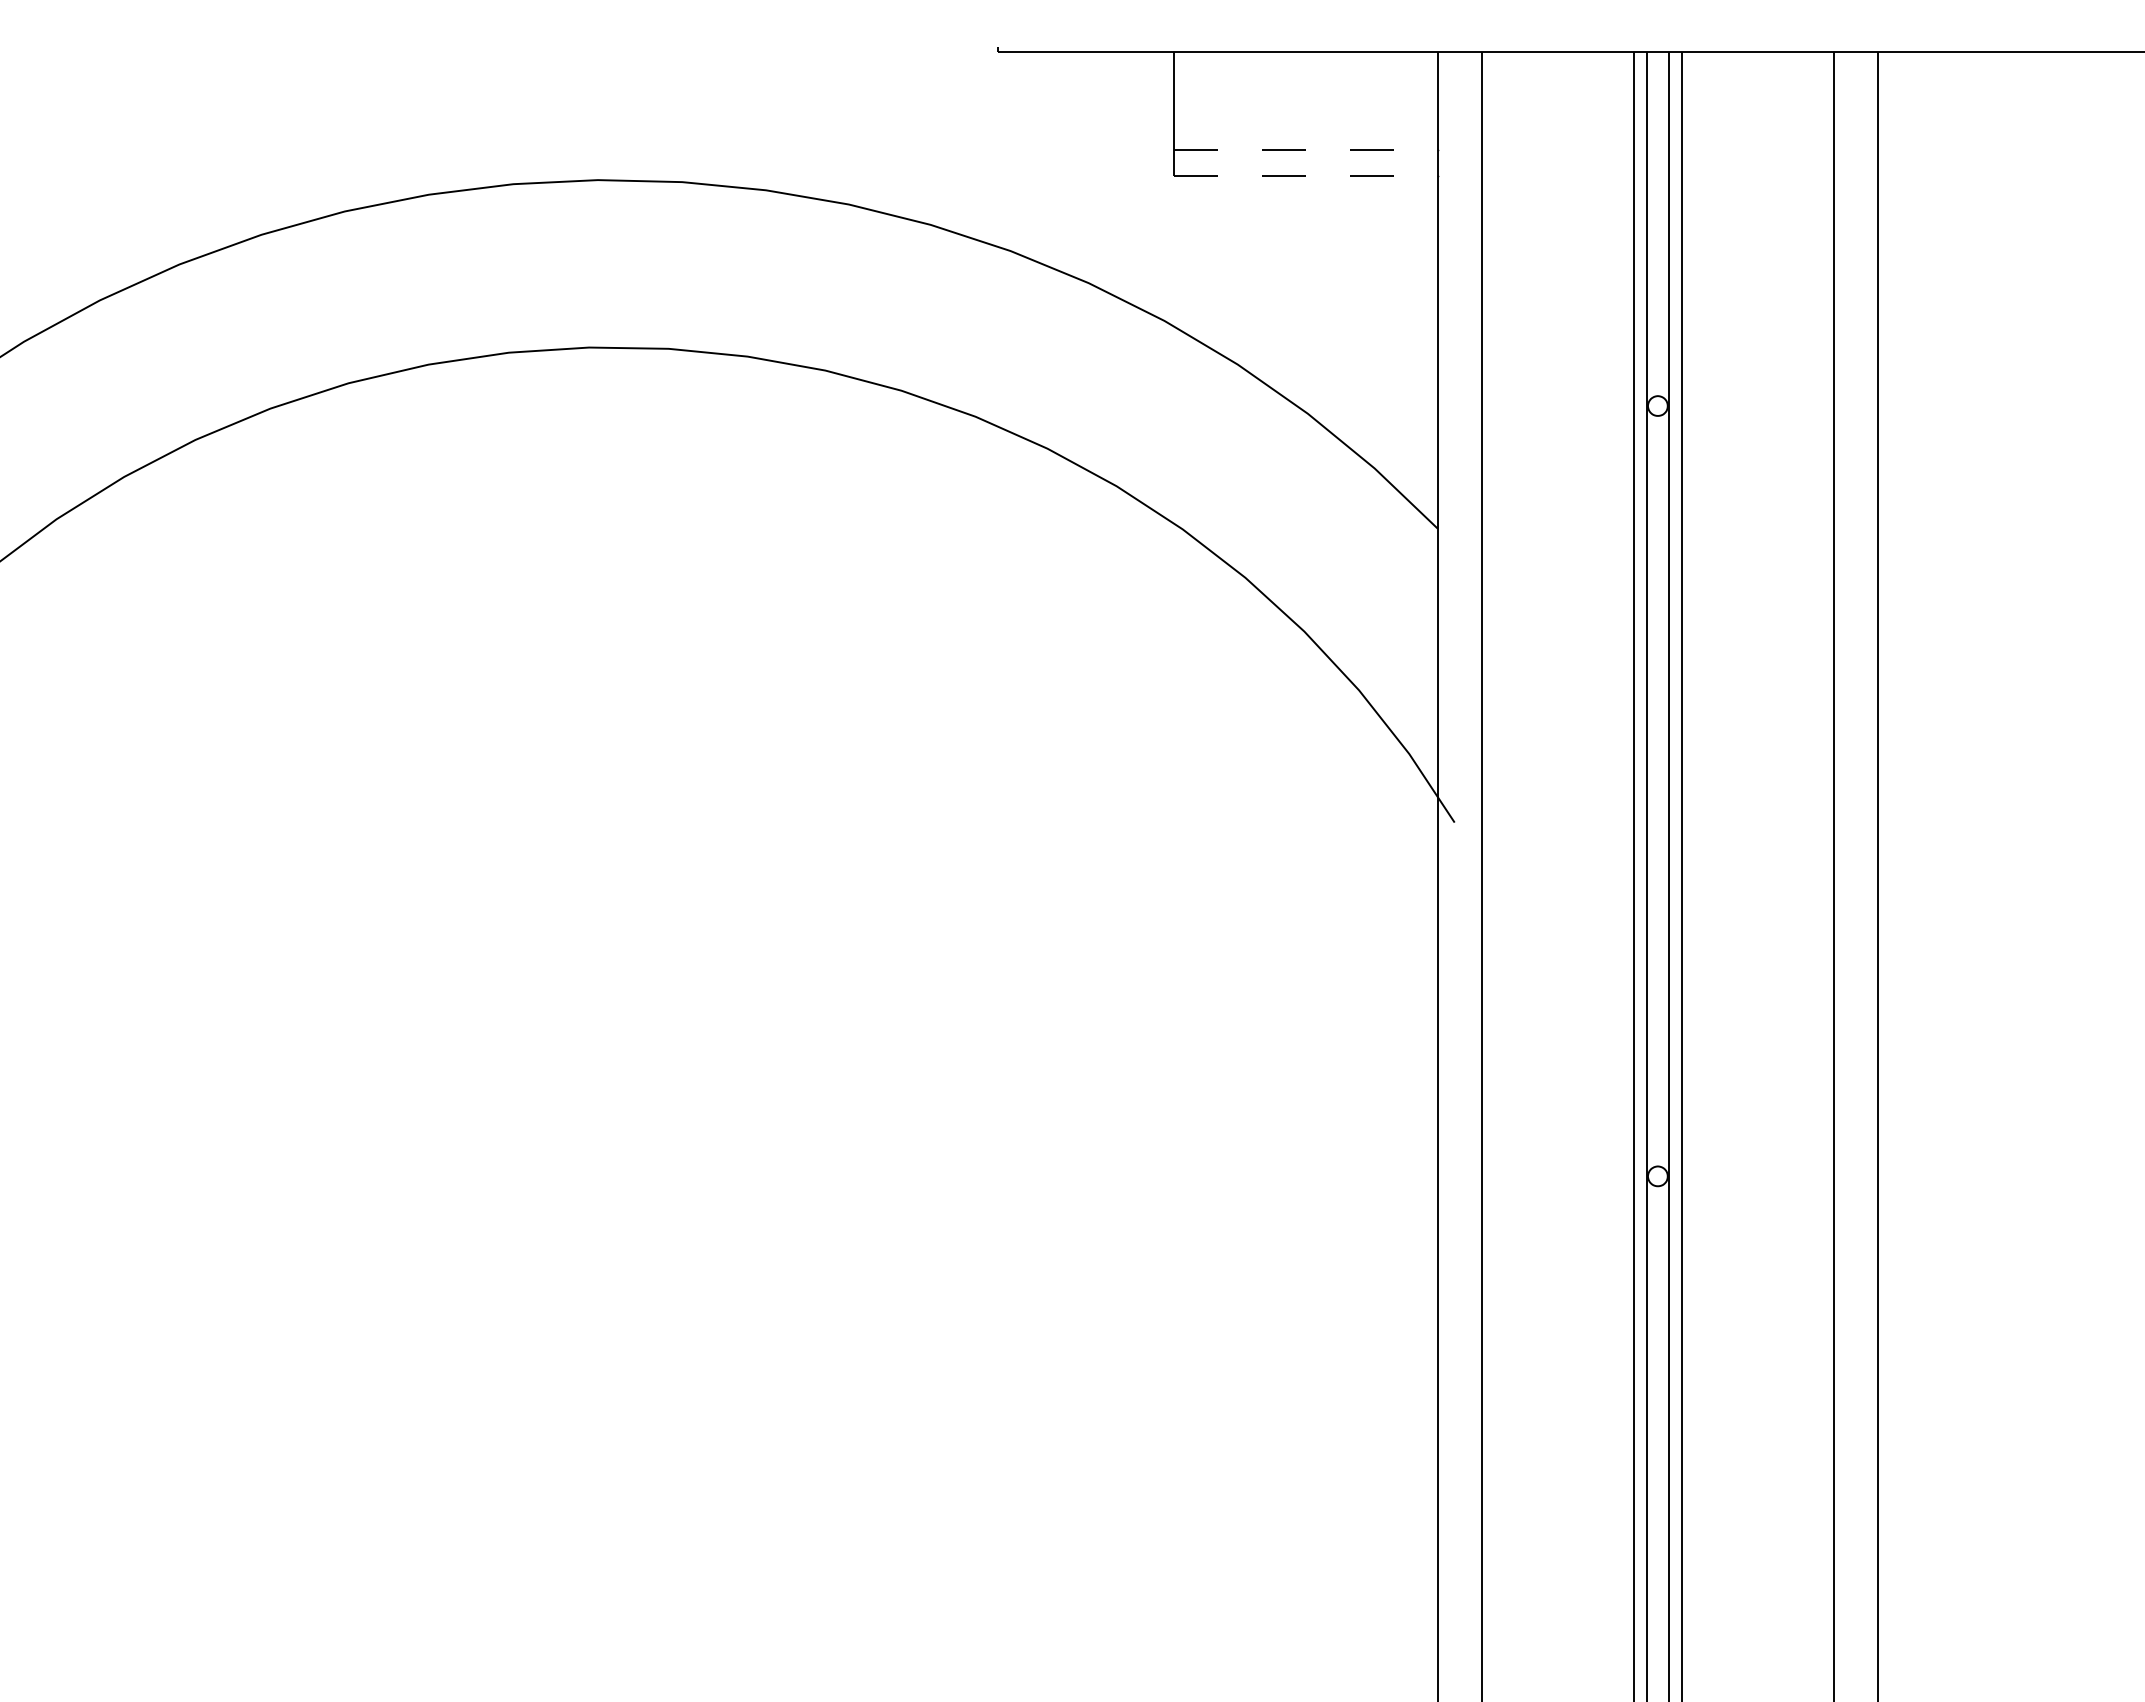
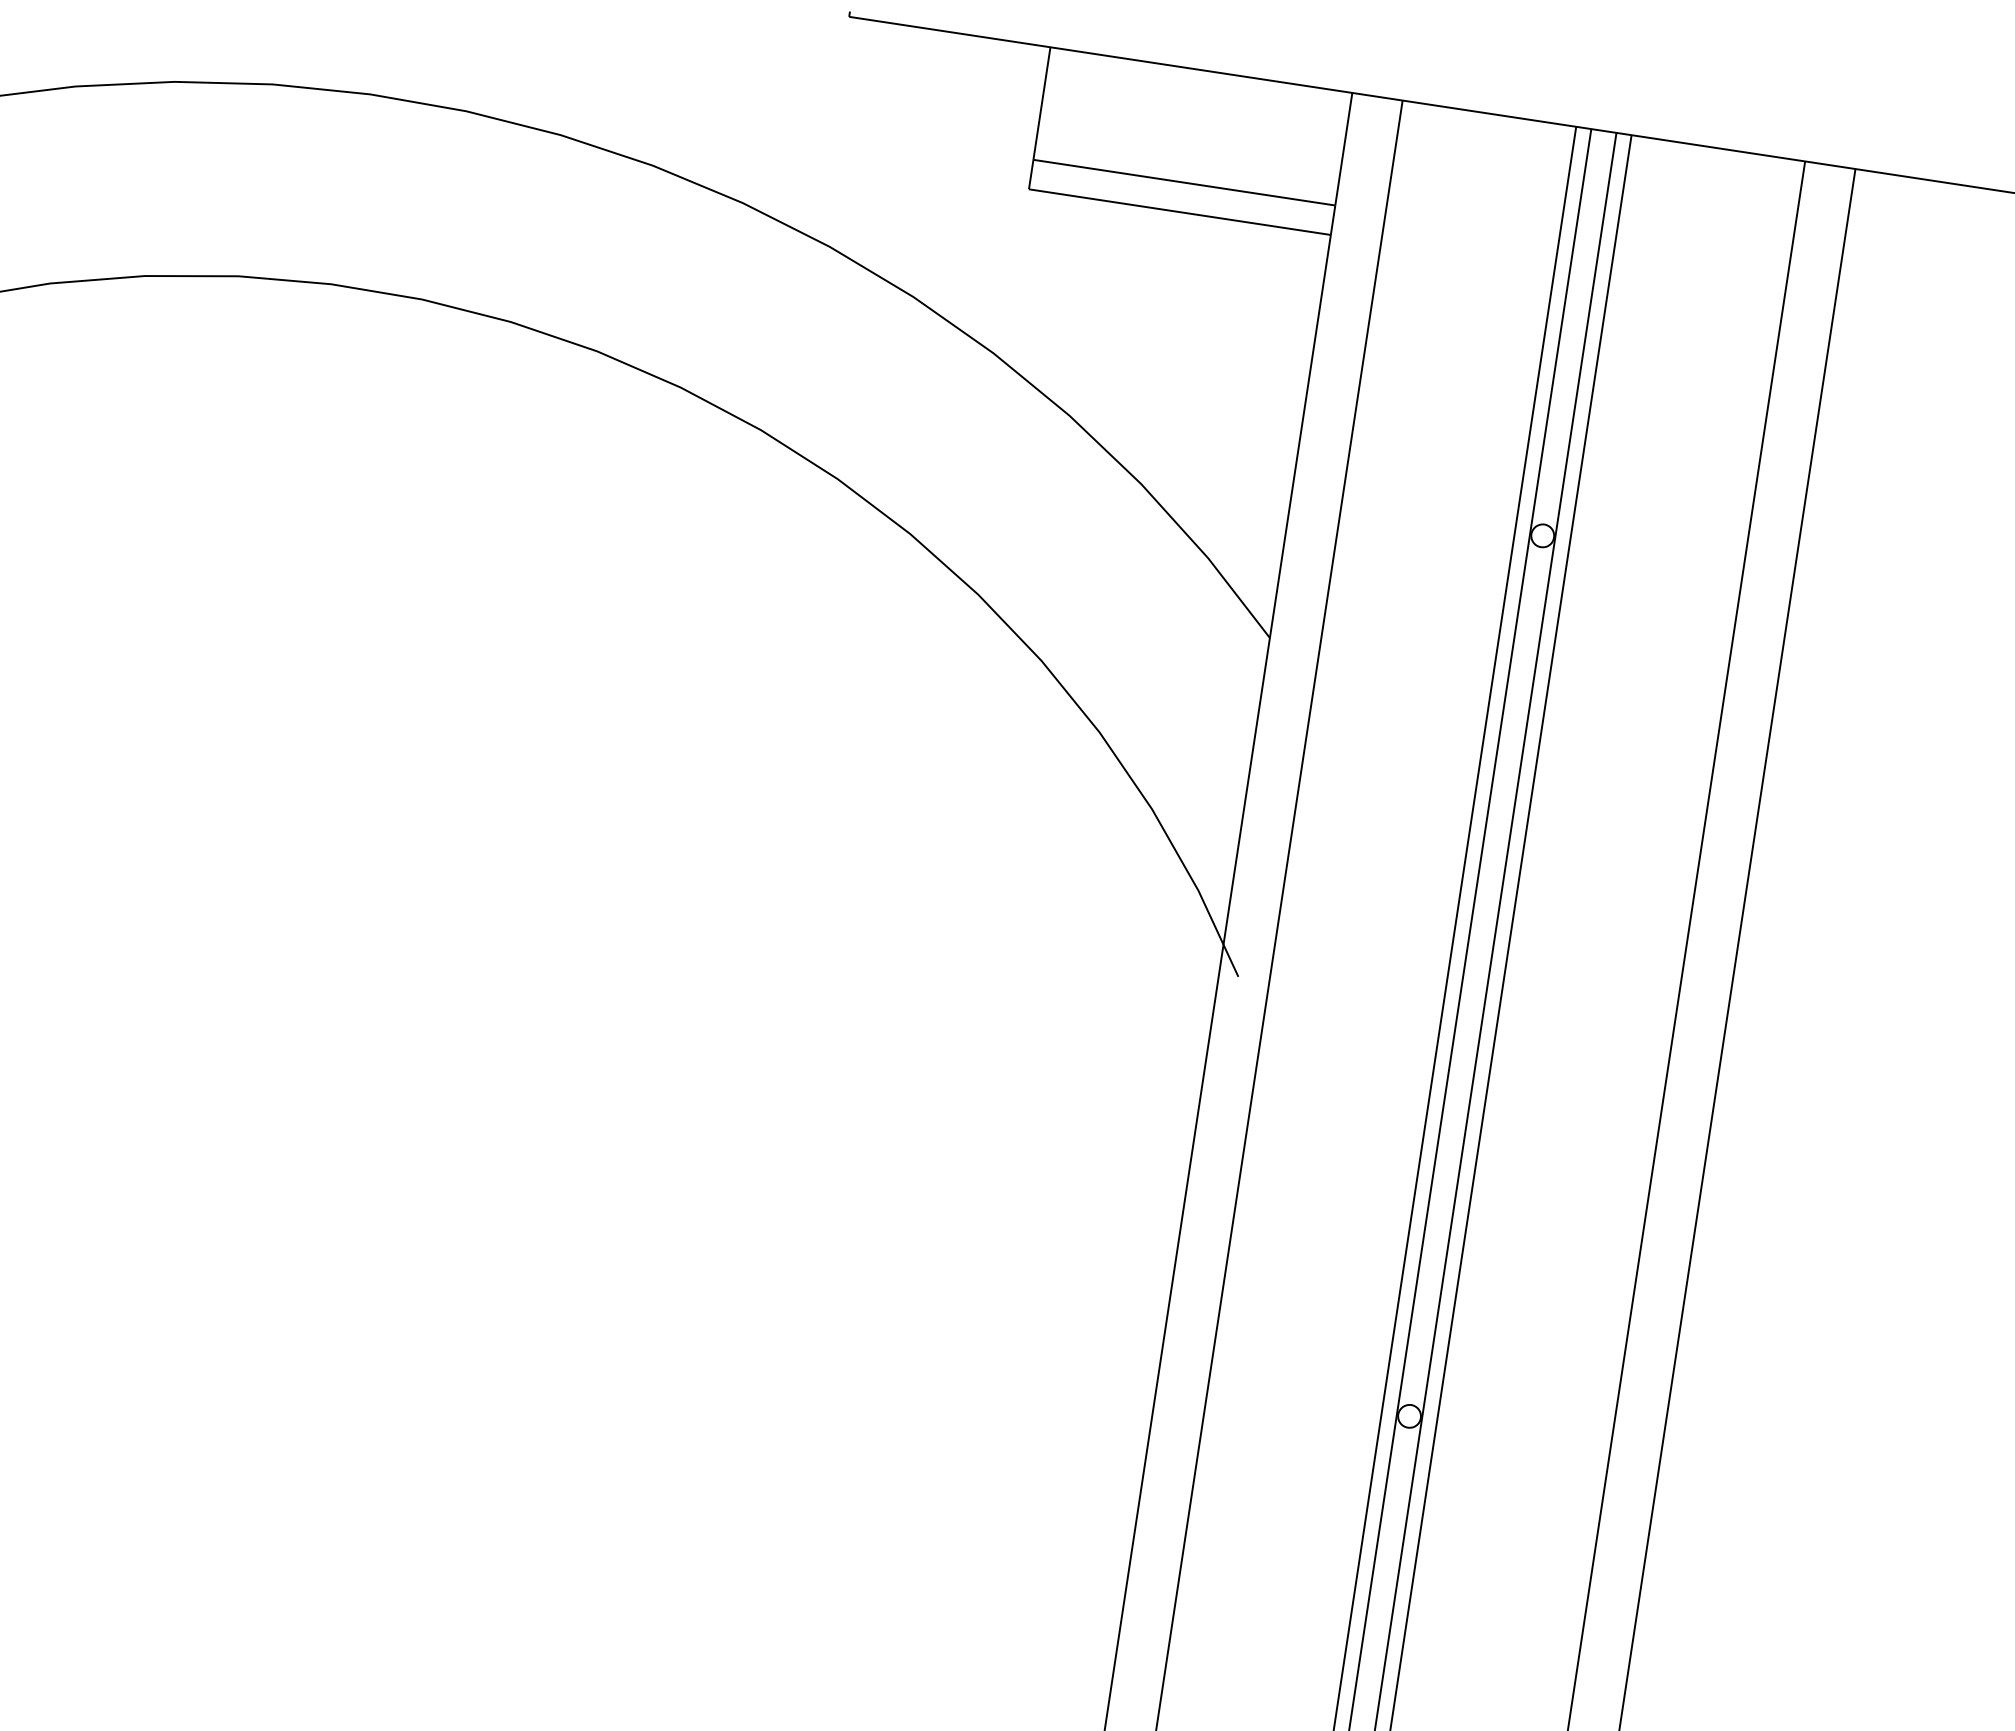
line: (1306, 150) -> (1185, 183), dashed -> solid
line: (1306, 176) -> (1180, 212), dashed -> solid

